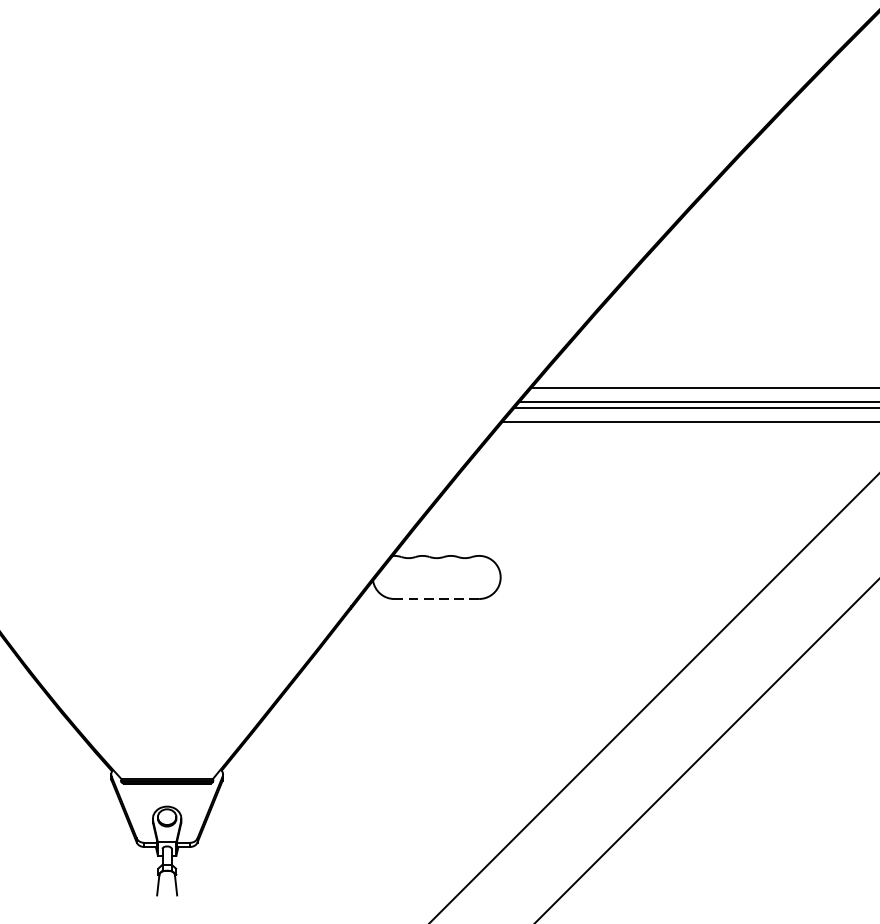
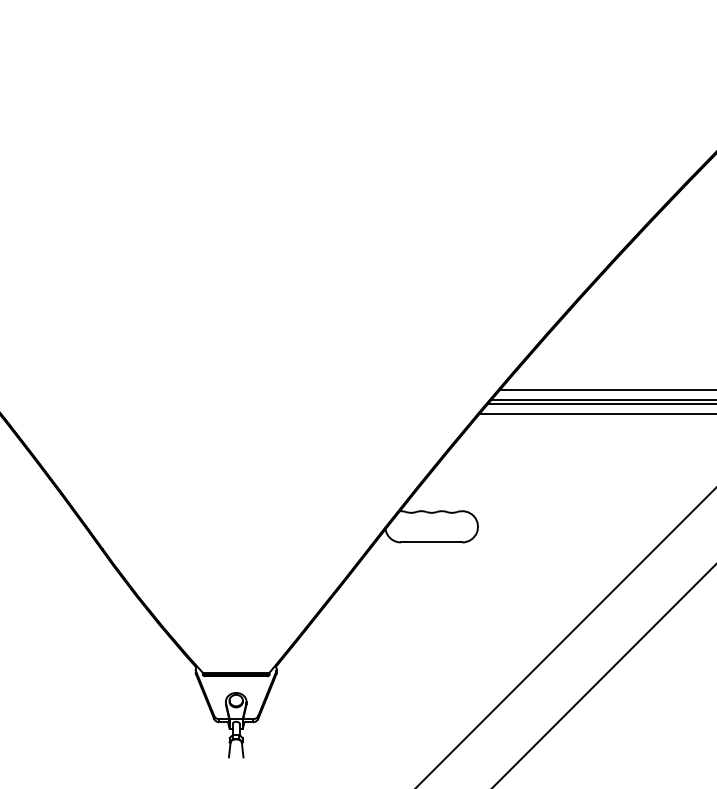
line: (436, 599) -> (431, 542), dashed -> solid

